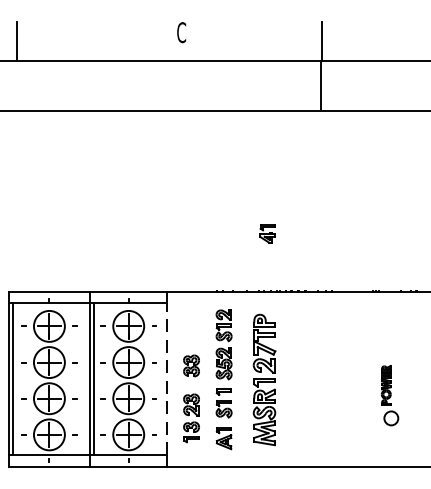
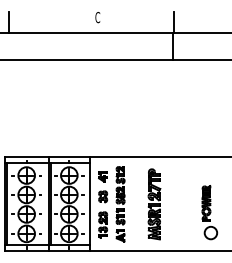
part: (266, 233) -> (102, 176), moved
line: (168, 378) -> (90, 203), dashed -> solid
part: (264, 380) -> (154, 204), moved
part: (389, 395) -> (209, 212), size x1.67

